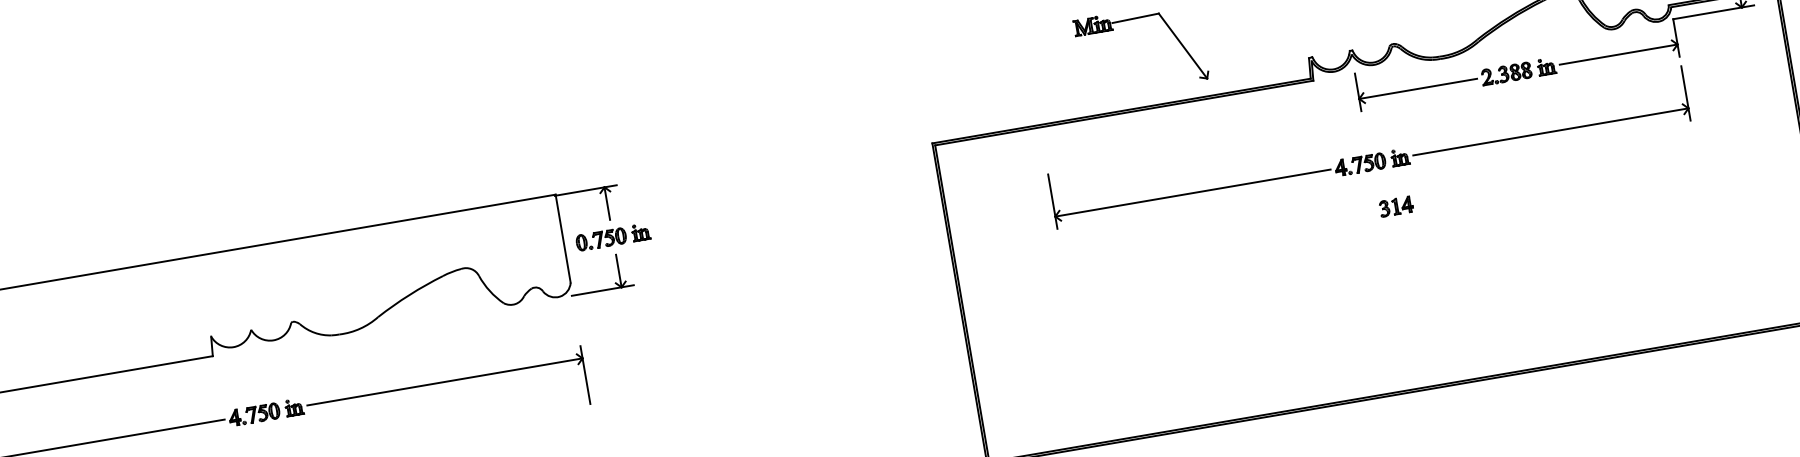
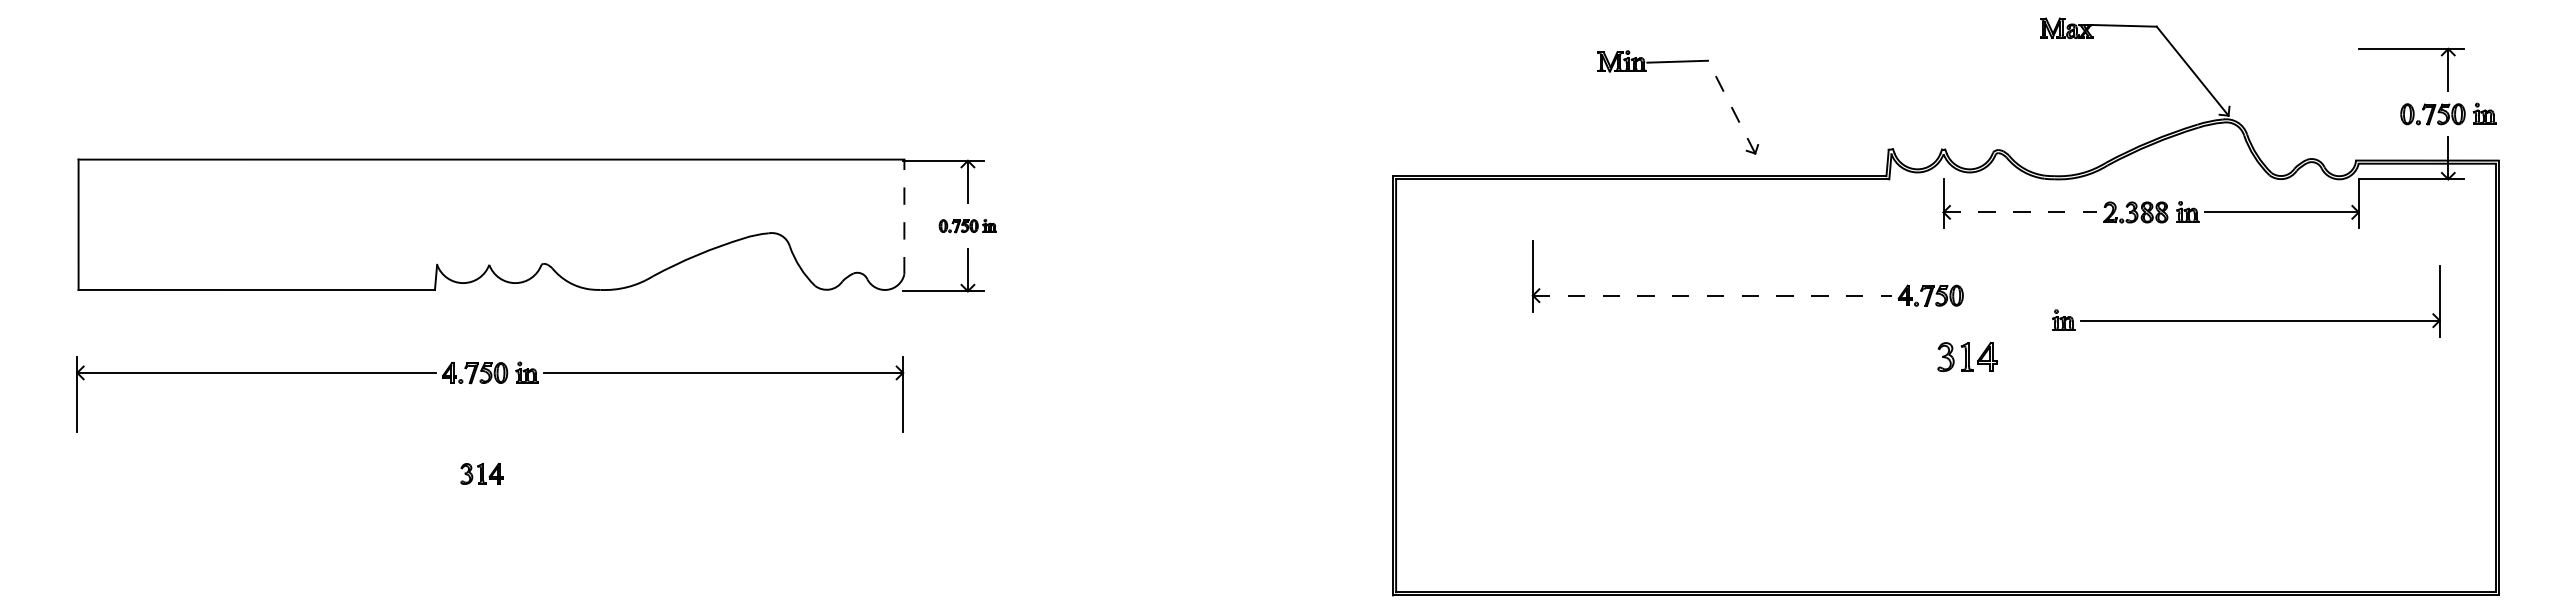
line: (1182, 45) -> (1731, 106), solid -> dashed
line: (1418, 88) -> (2020, 212), solid -> dashed
part: (1540, 133) -> (2246, 320), moved
line: (1193, 192) -> (1712, 295), solid -> dashed
part: (1395, 206) -> (1966, 356), size x1.4
part: (612, 236) -> (967, 225), size x0.6
line: (563, 238) -> (904, 216), solid -> dashed

